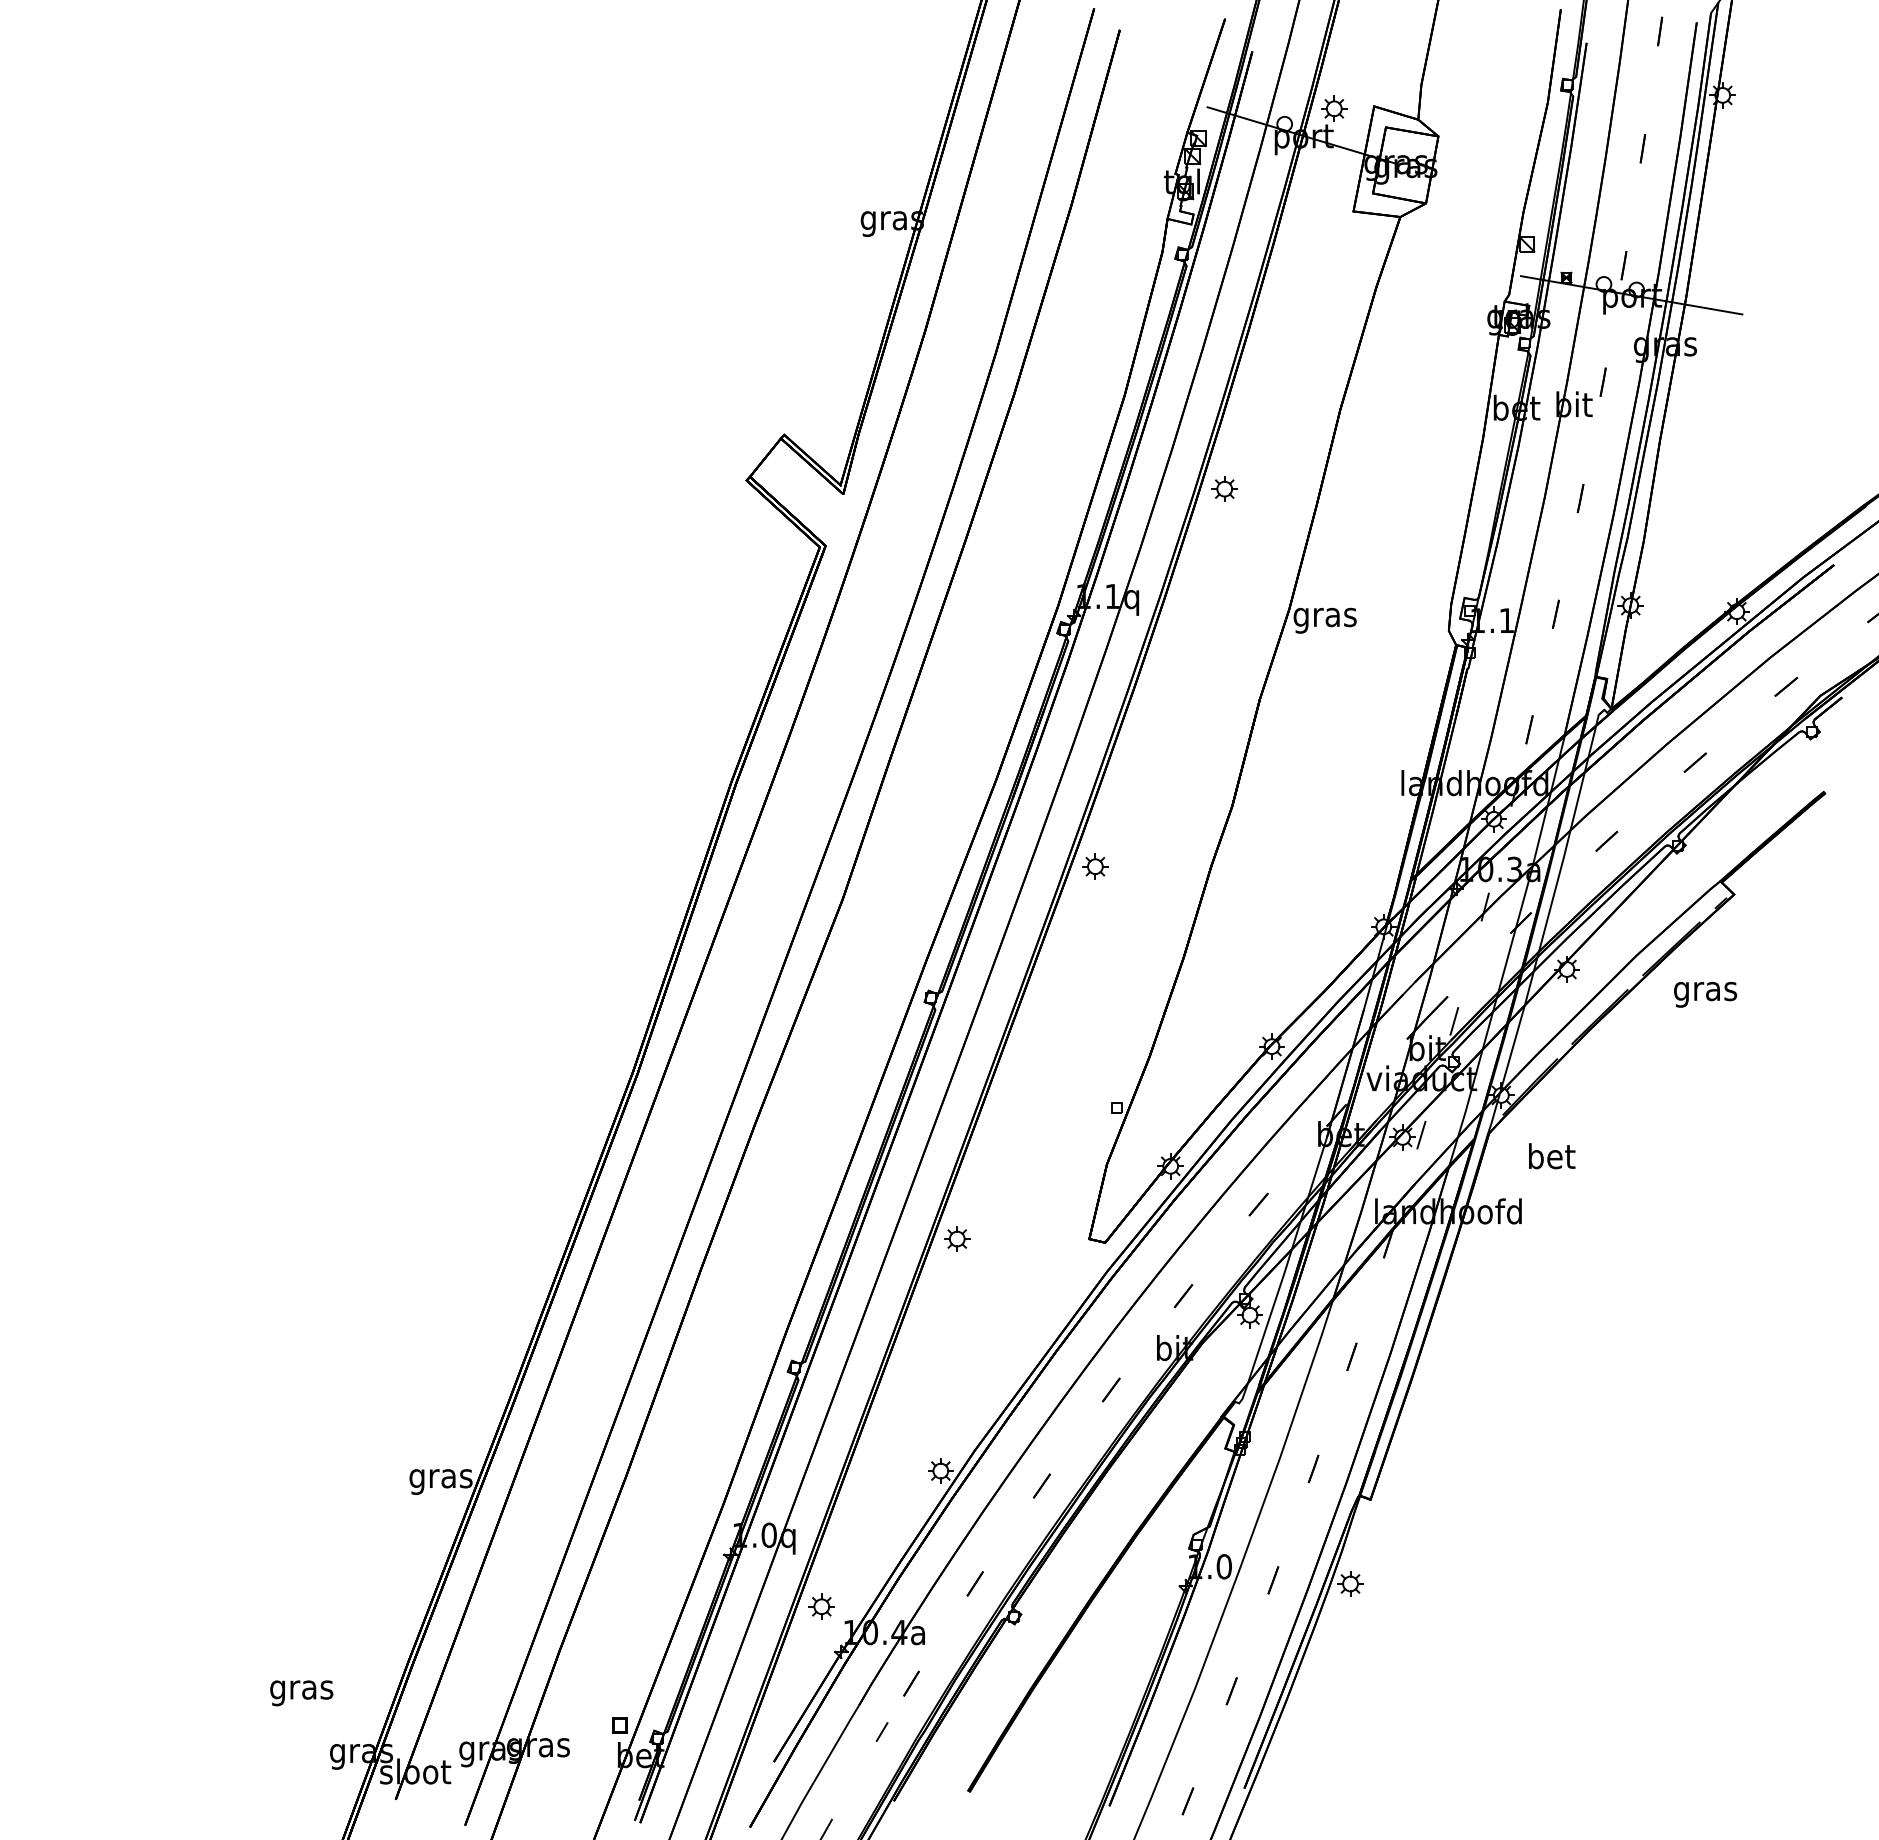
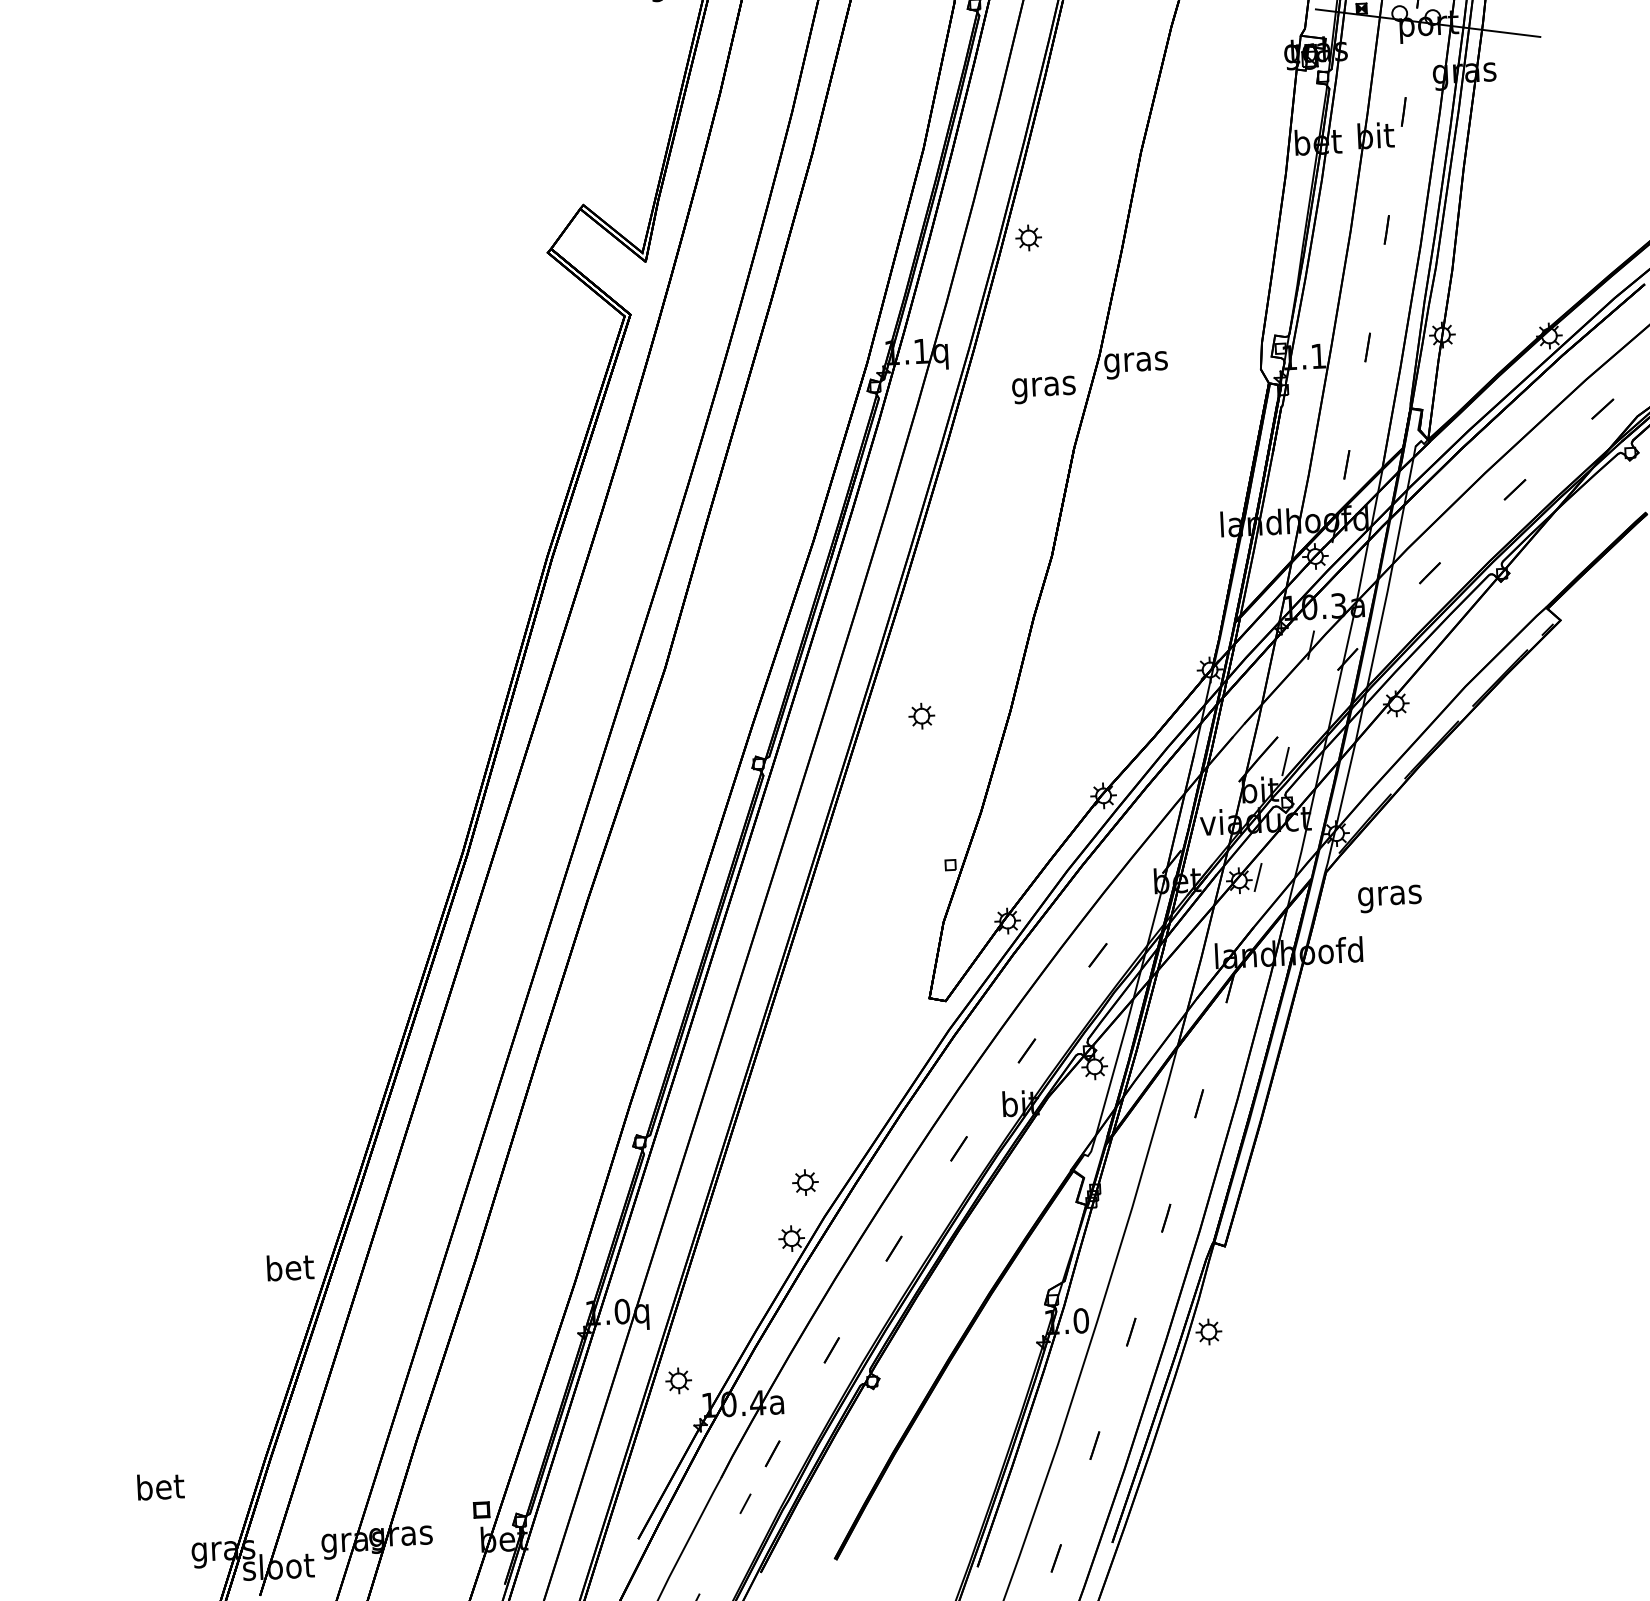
part: (1095, 866) -> (921, 715), moved
text: (1705, 994) -> (1043, 389), moved
text: (1550, 1159) -> (1389, 895), bet -> gras
part: (957, 1238) -> (805, 1182), moved
text: (440, 1478) -> (289, 1270), gras -> bet
text: (301, 1689) -> (159, 1489), gras -> bet

